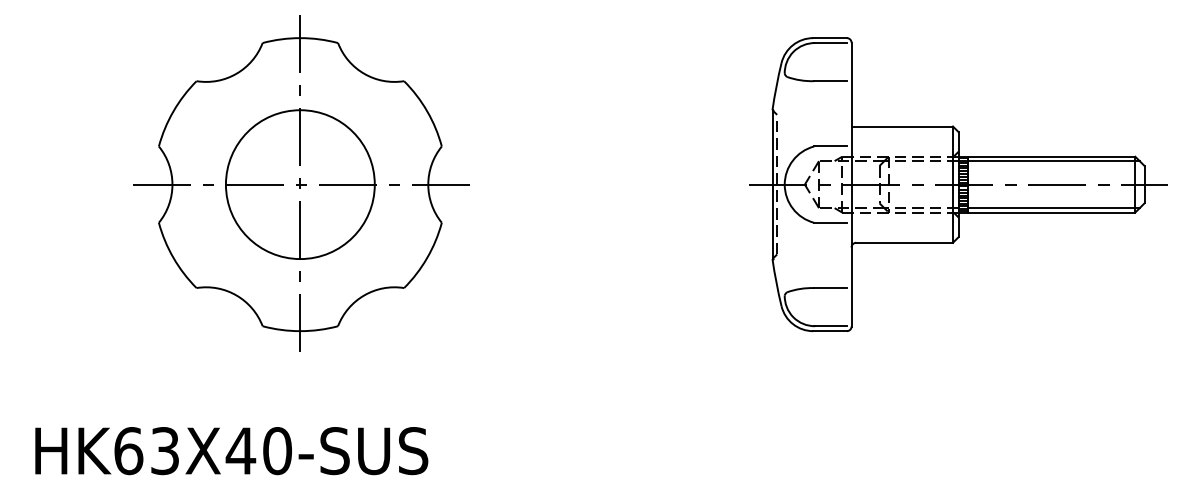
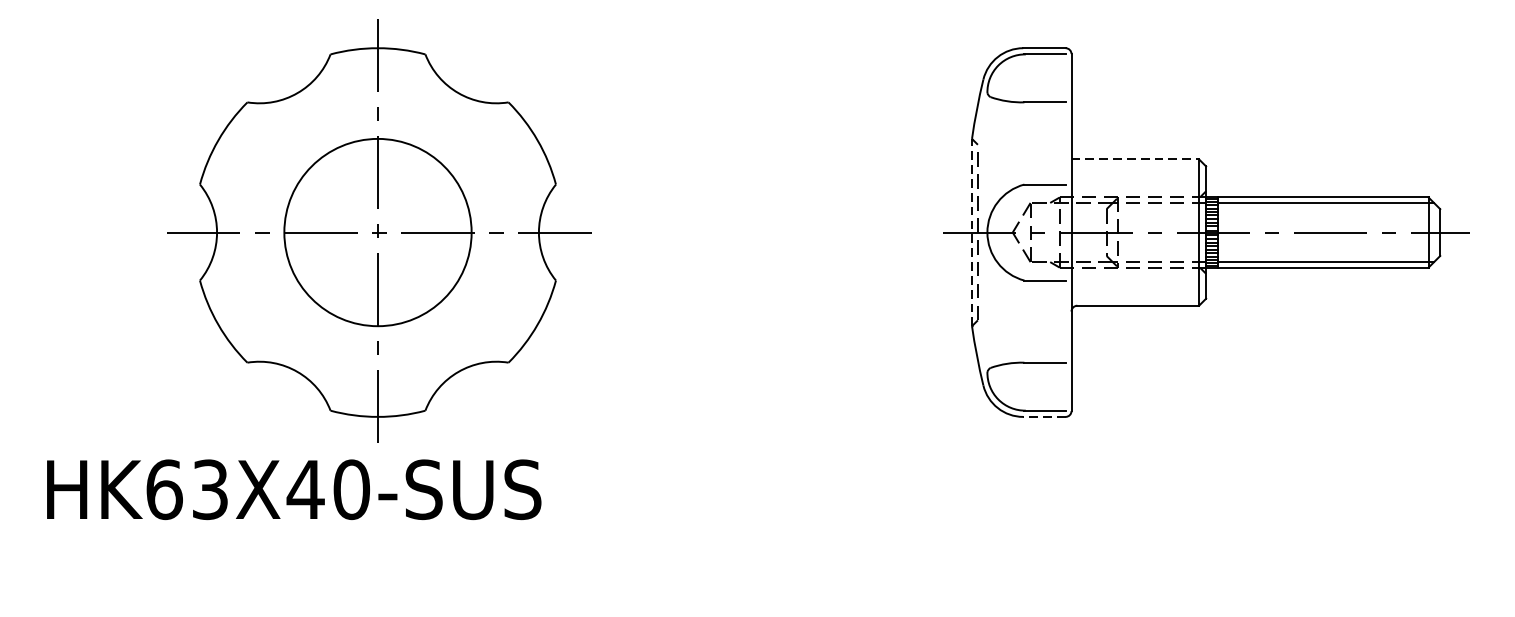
line: (902, 126) -> (1135, 159), solid -> dashed
line: (772, 184) -> (972, 232), solid -> dashed
line: (830, 331) -> (1044, 417), solid -> dashed
text: (231, 451) -> (293, 490), moved

